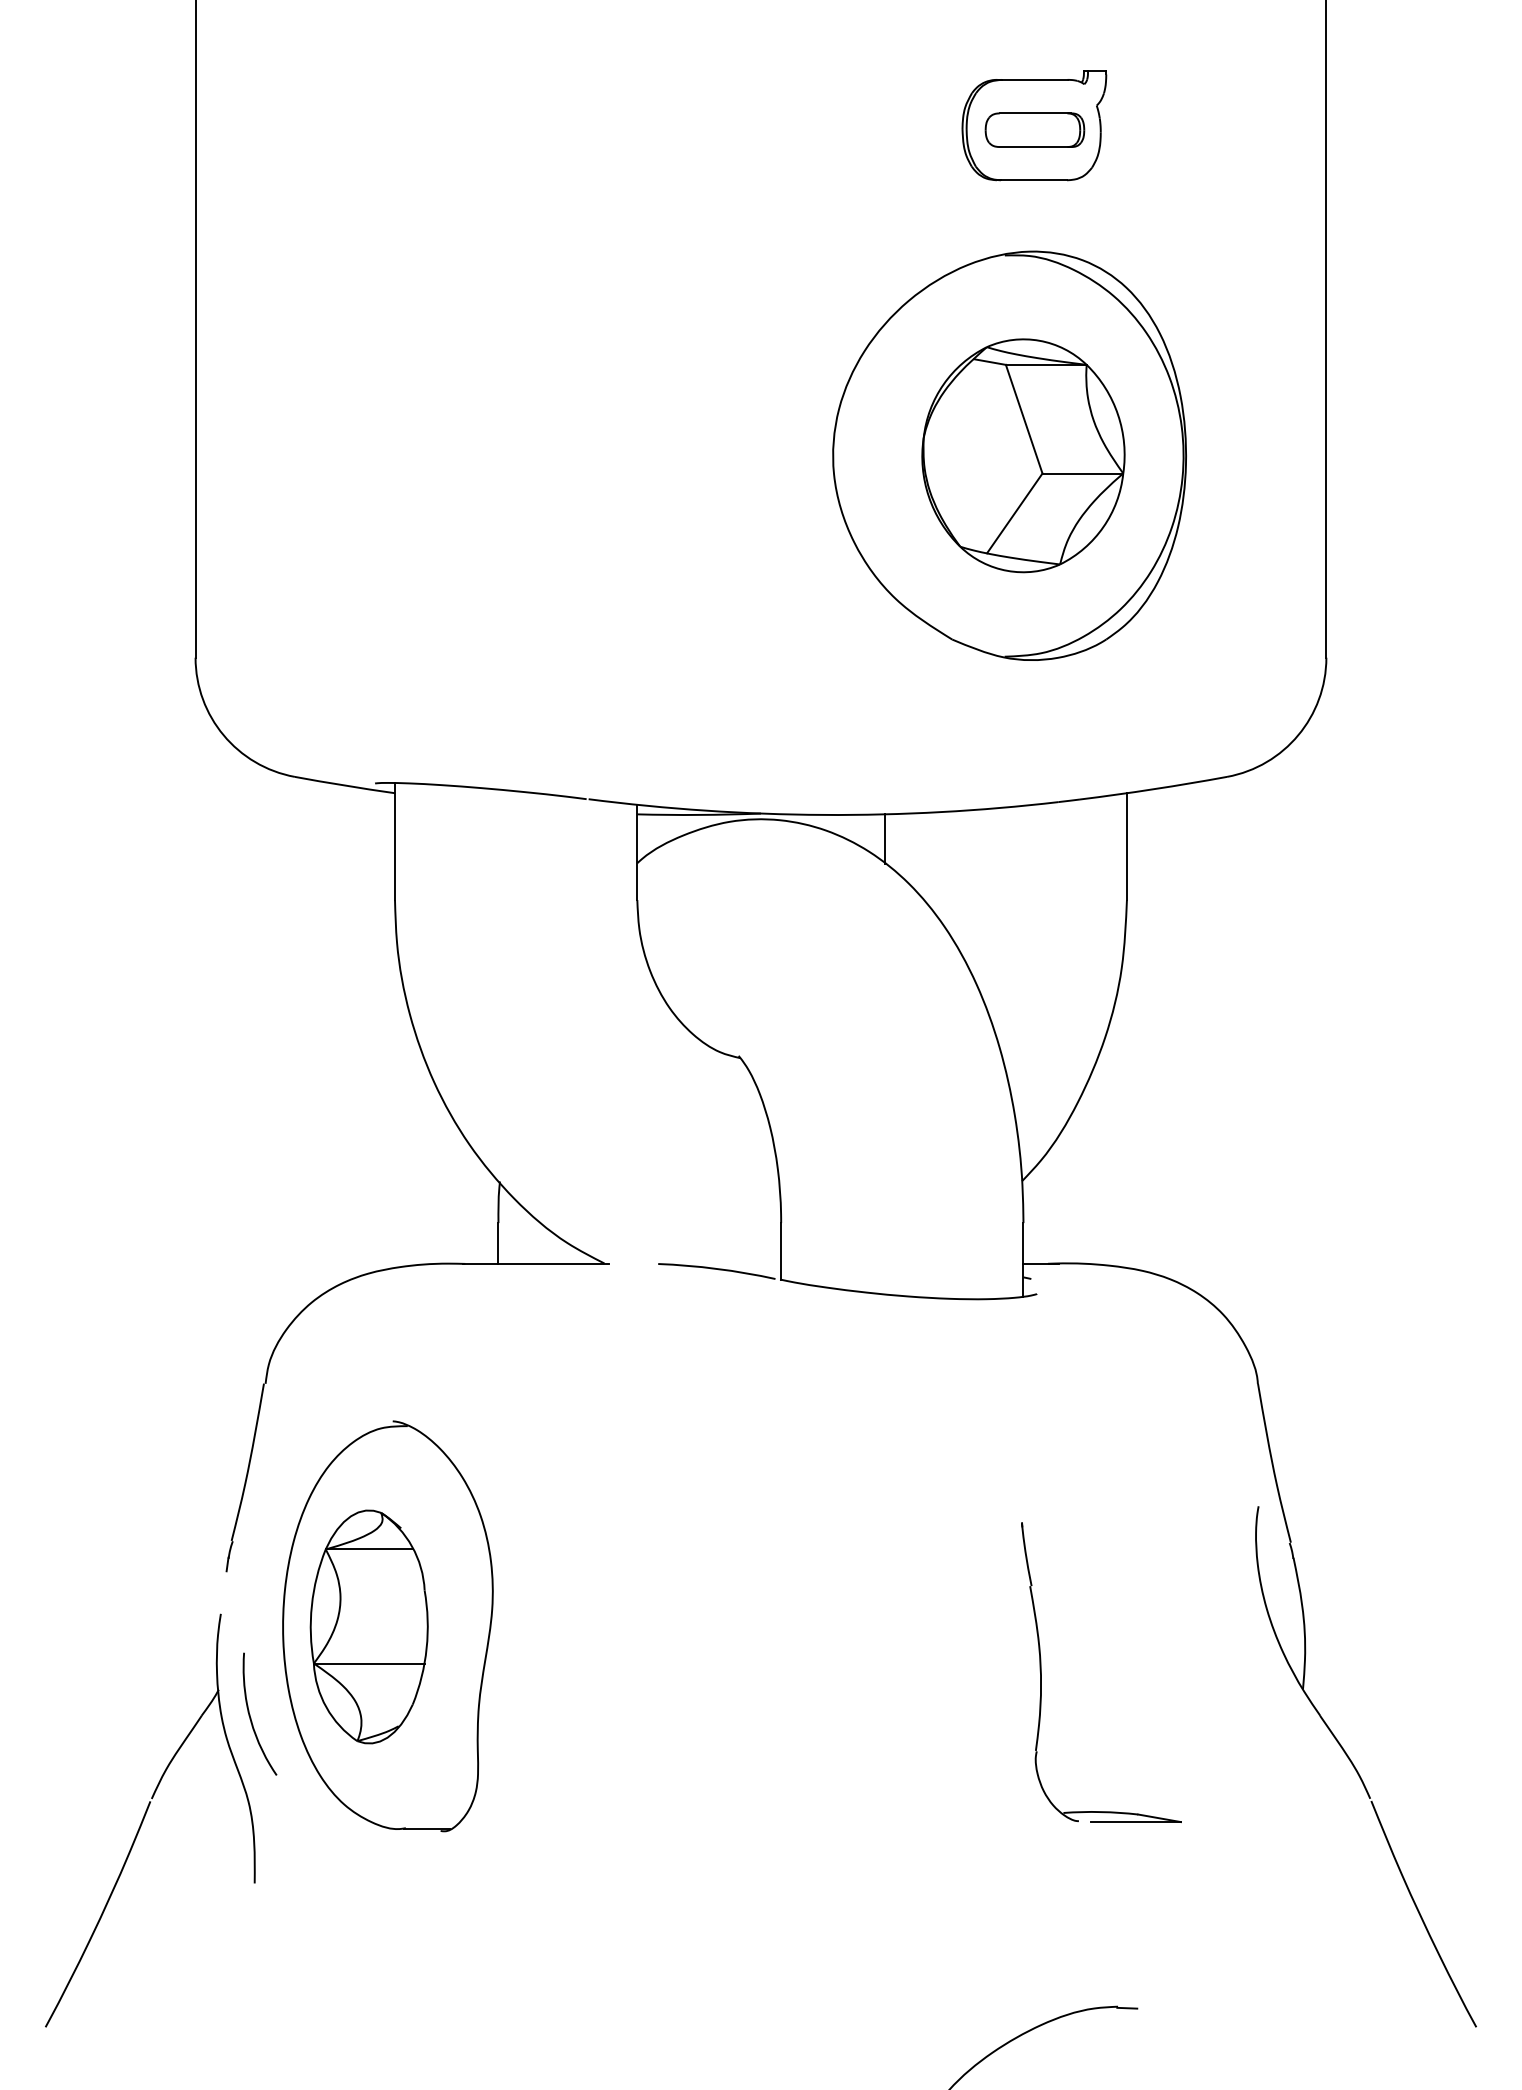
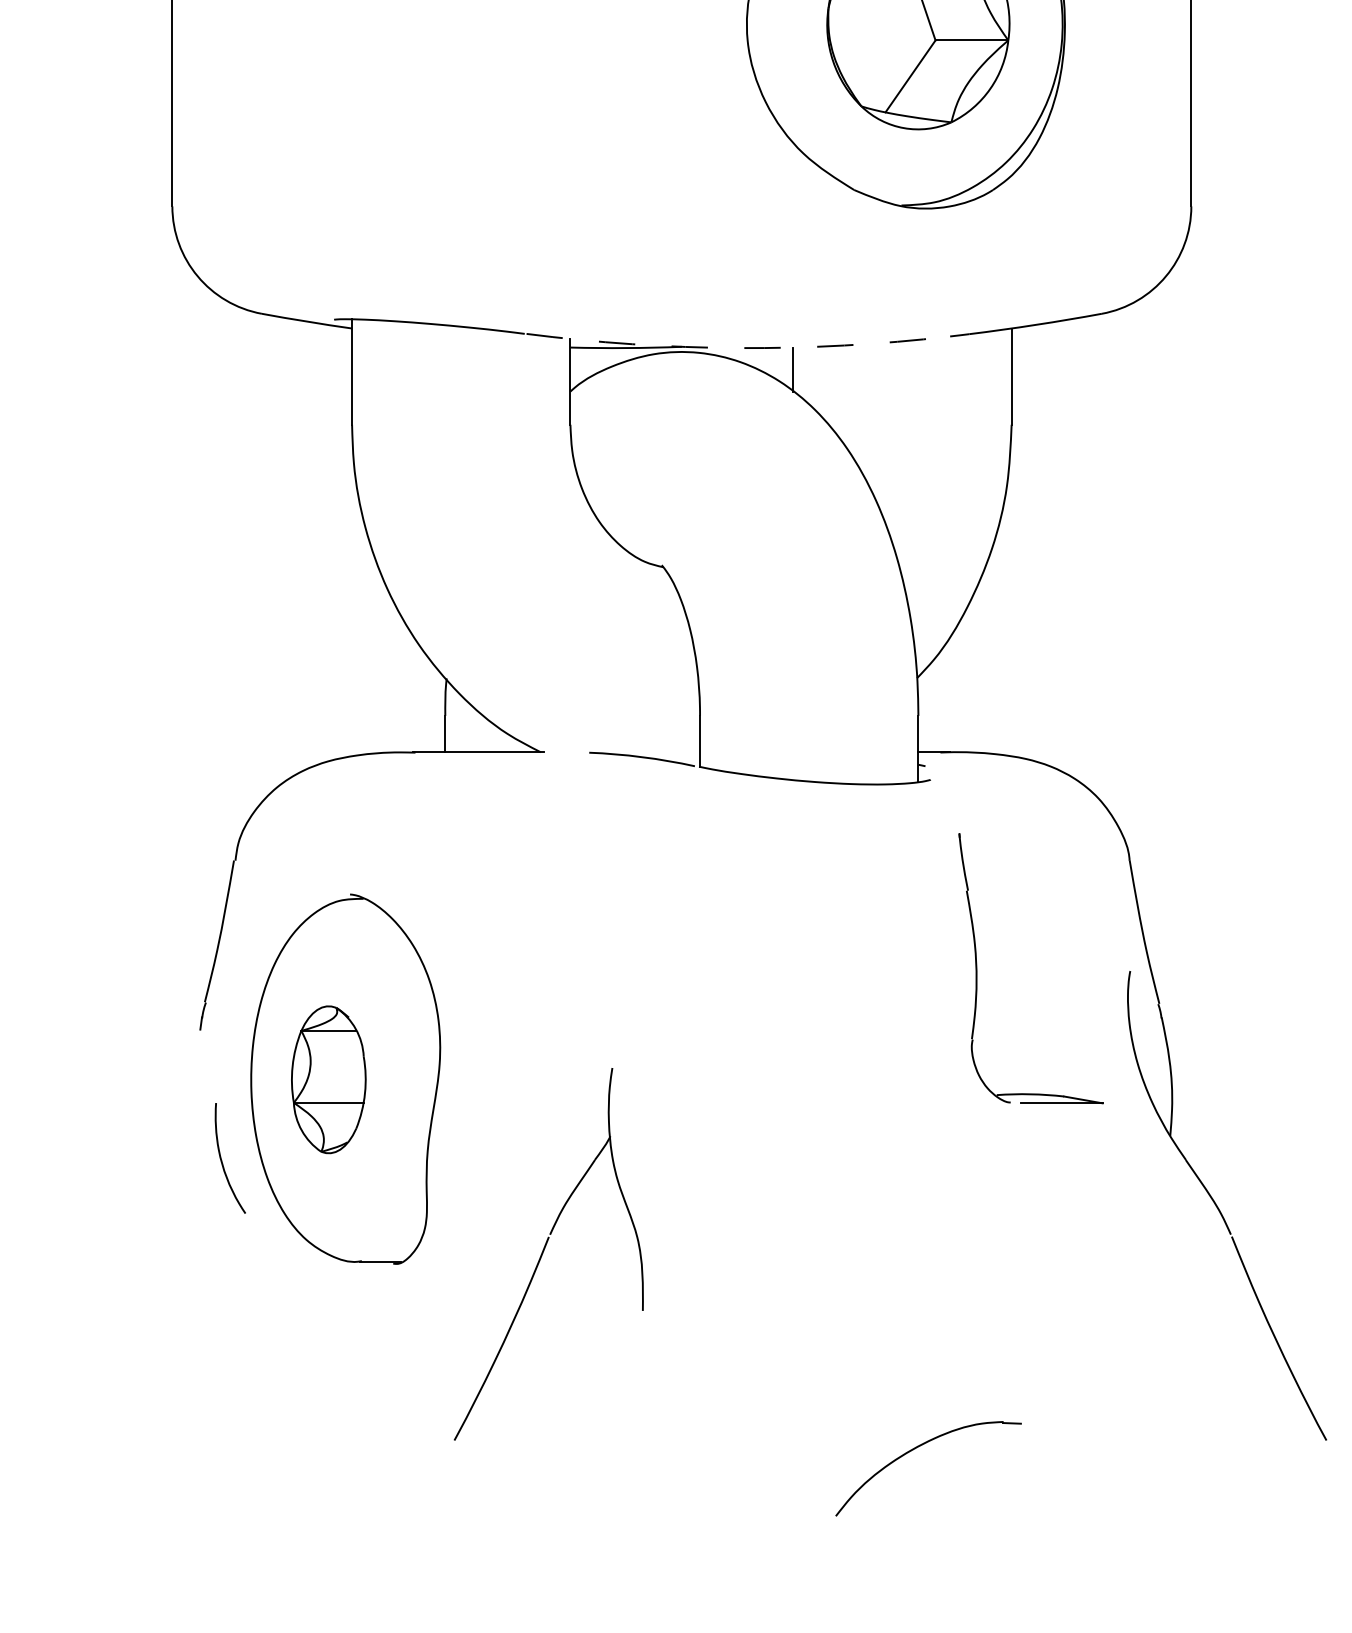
arc: (823, 814) -> (738, 347), solid -> dashed
part: (368, 1626) -> (328, 1079), size x0.7
part: (1041, 1672) -> (976, 968), moved
part: (144, 1819) -> (543, 1253), moved

